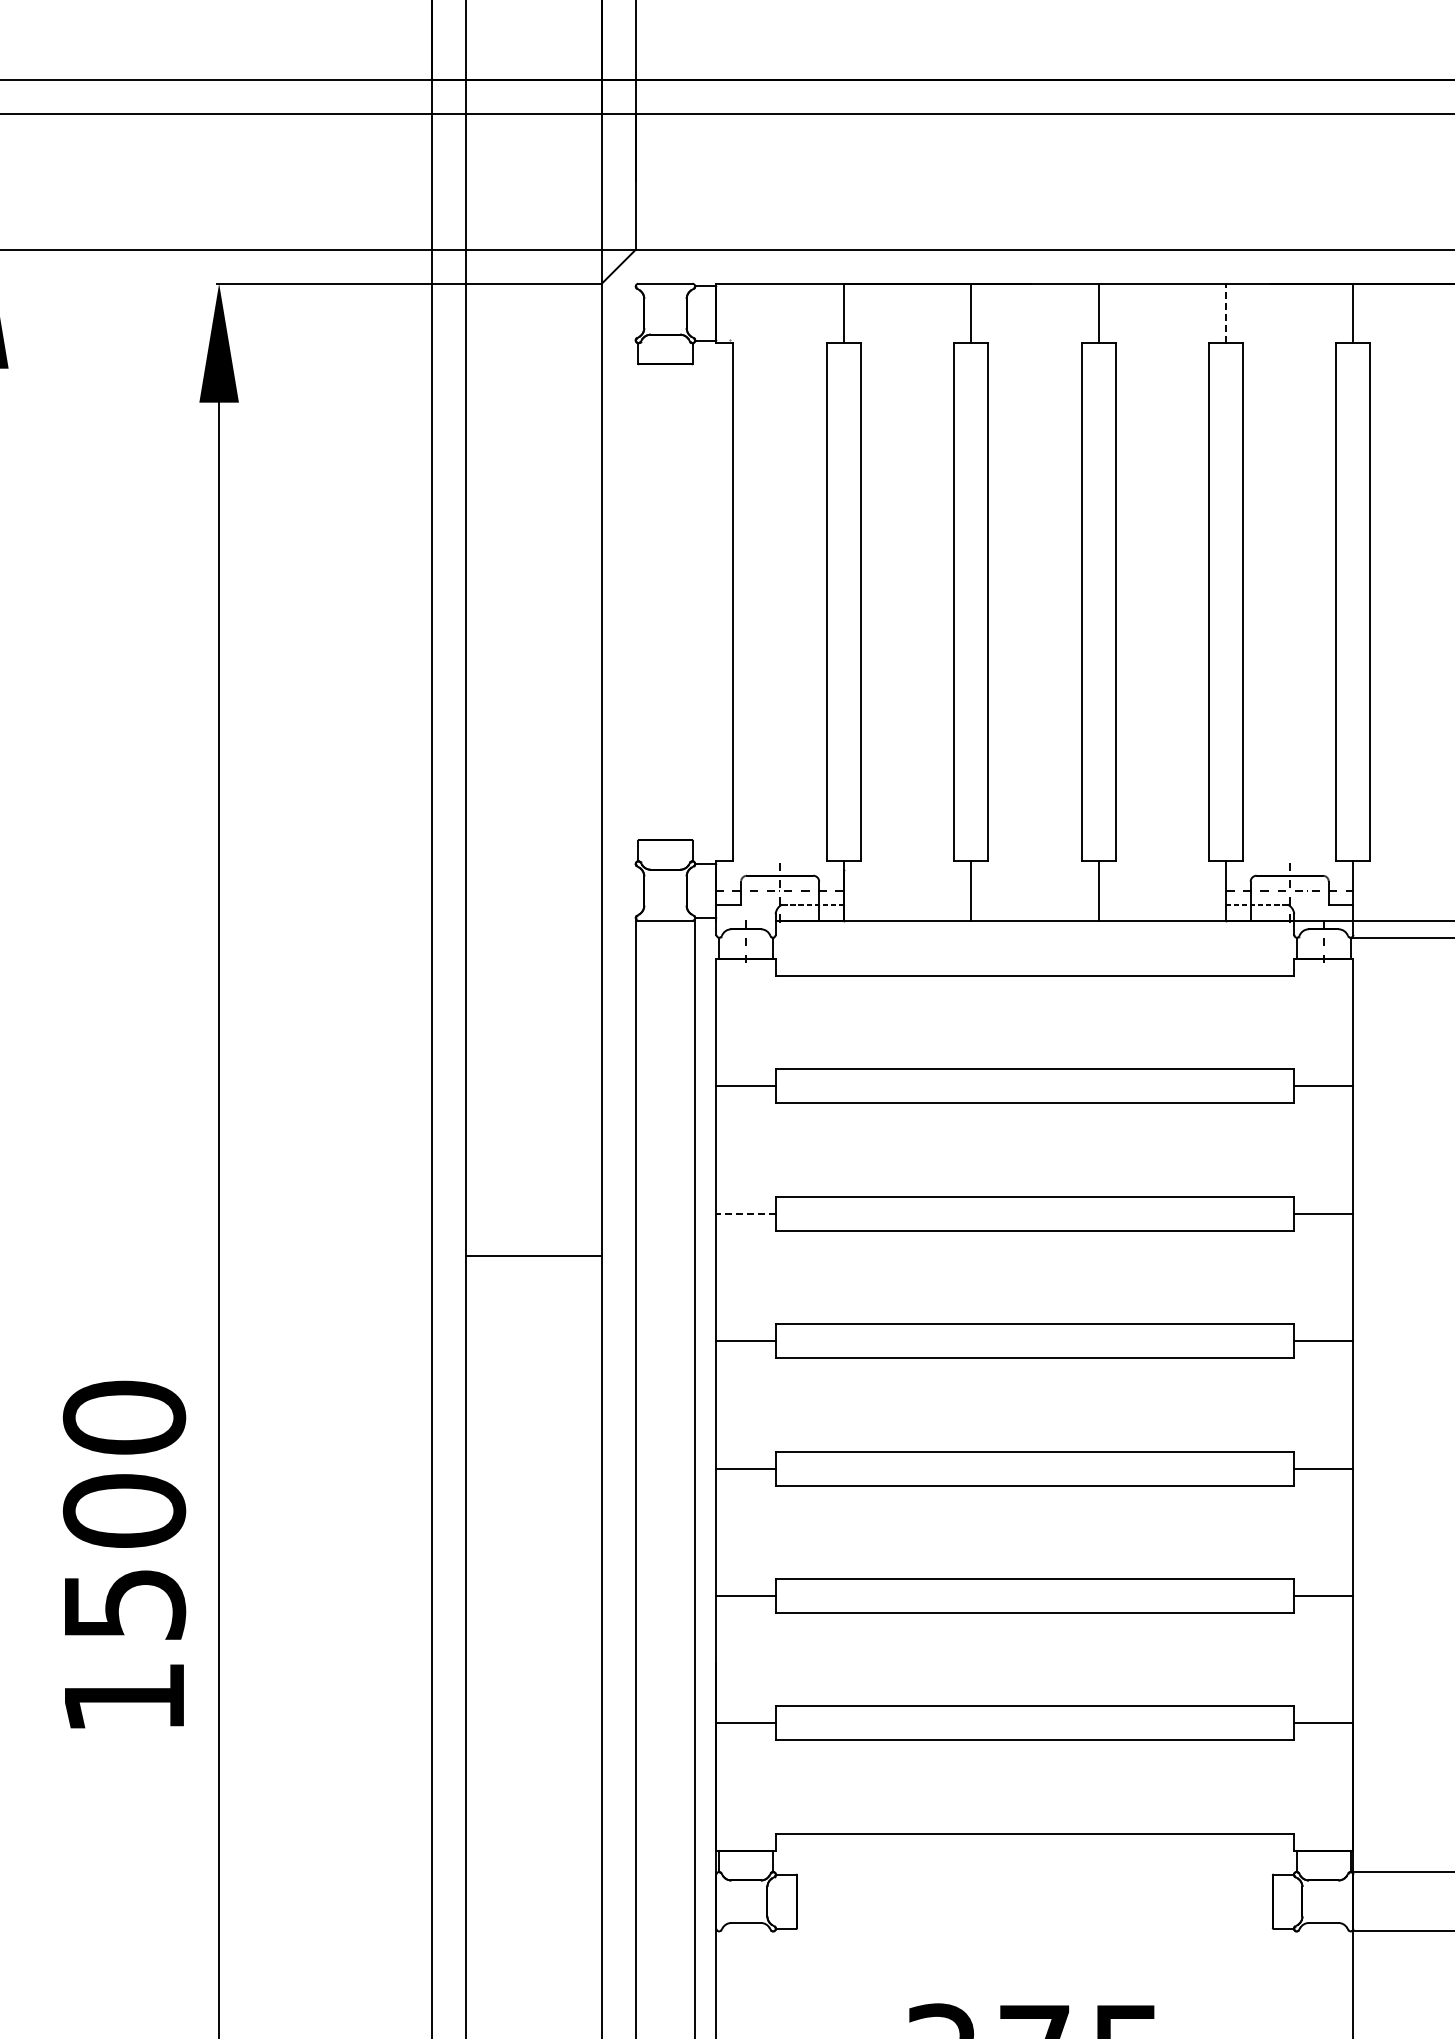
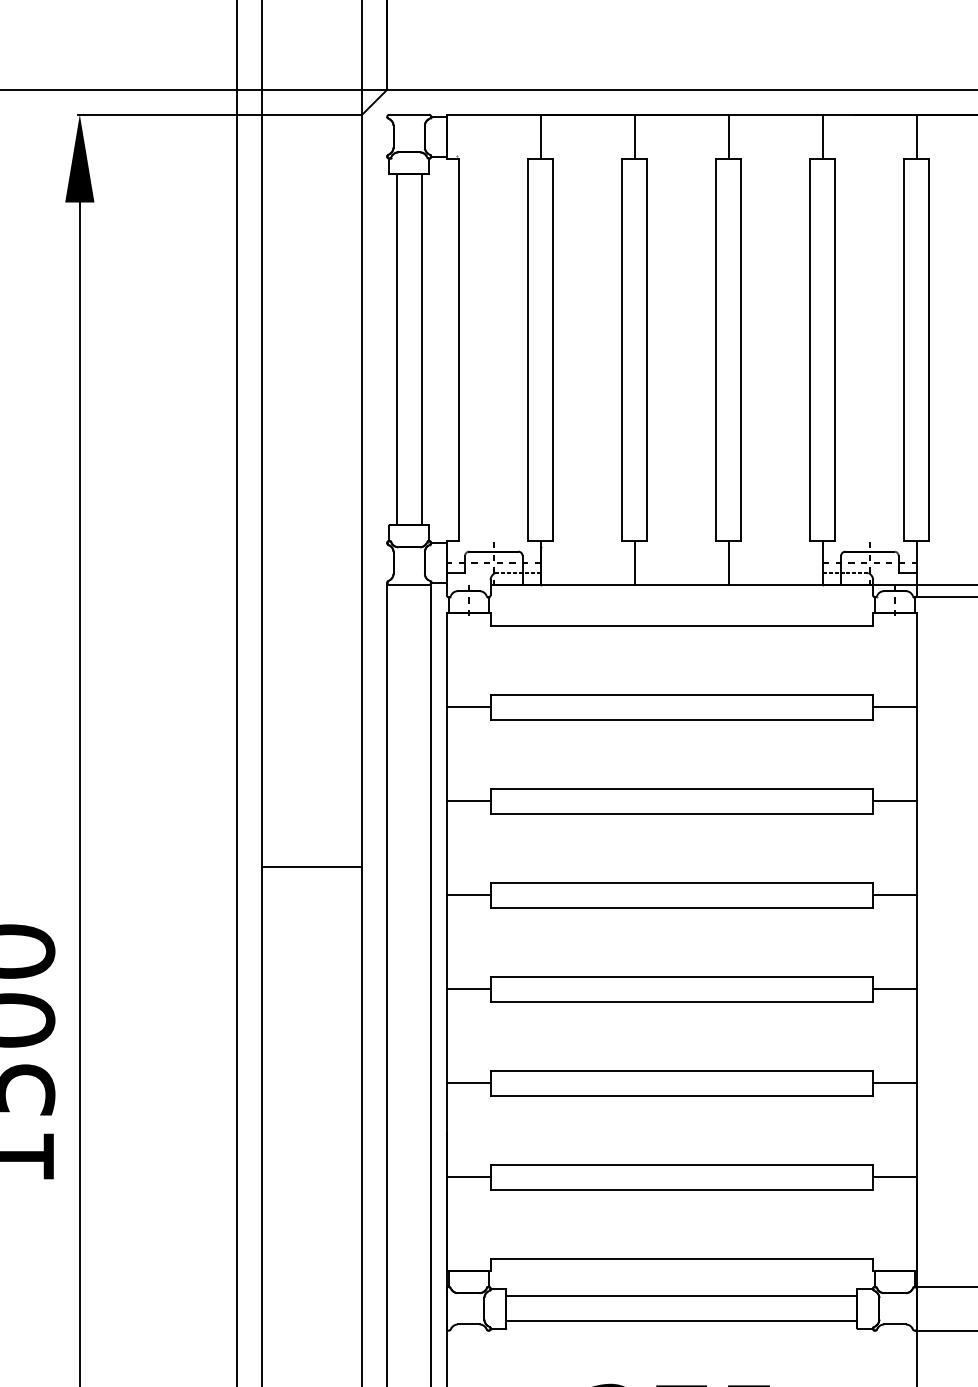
line: (1226, 313) -> (823, 136), dashed -> solid
line: (648, 602) -> (396, 349), added
line: (682, 602) -> (421, 349), added
line: (746, 1213) -> (469, 800), dashed -> solid
line: (533, 1255) -> (311, 866), moved
line: (1034, 1884) -> (681, 1296), added
line: (1034, 1918) -> (681, 1321), added

